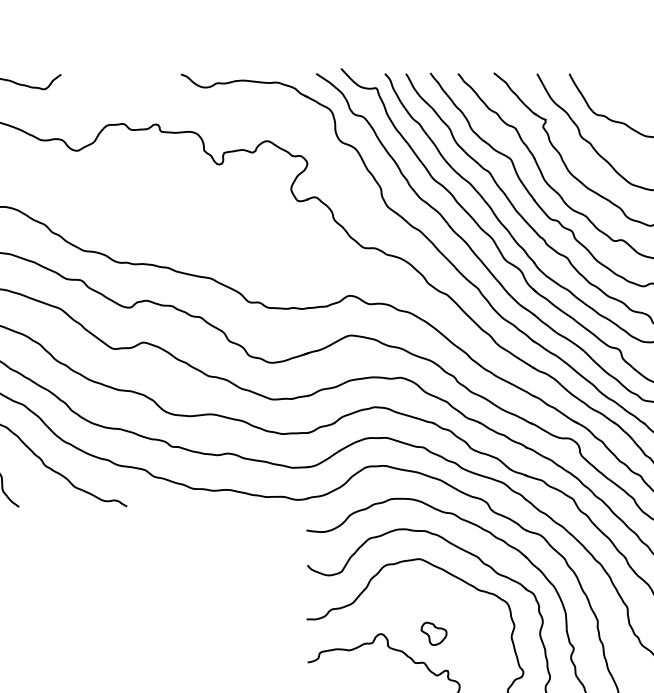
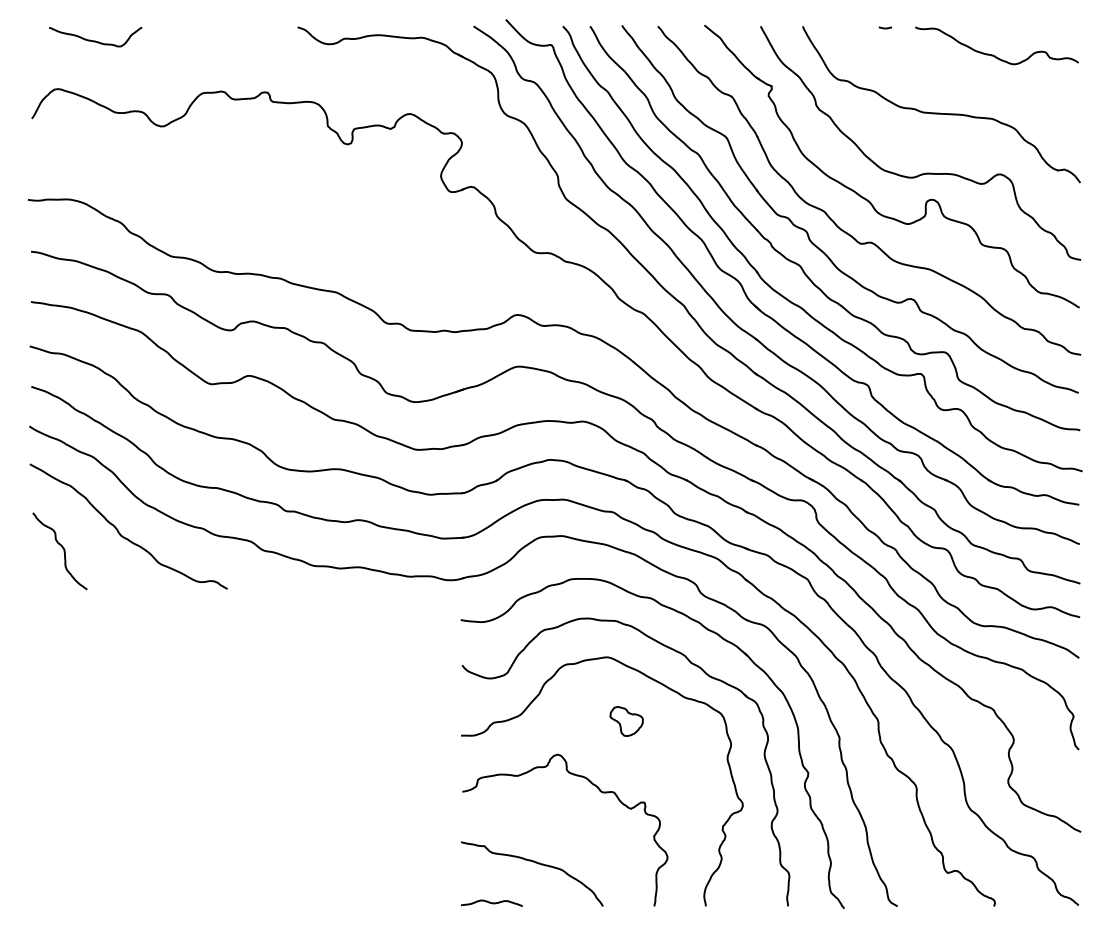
curve: (633, 74) -> (885, 27), added
part: (433, 633) -> (626, 721), moved

